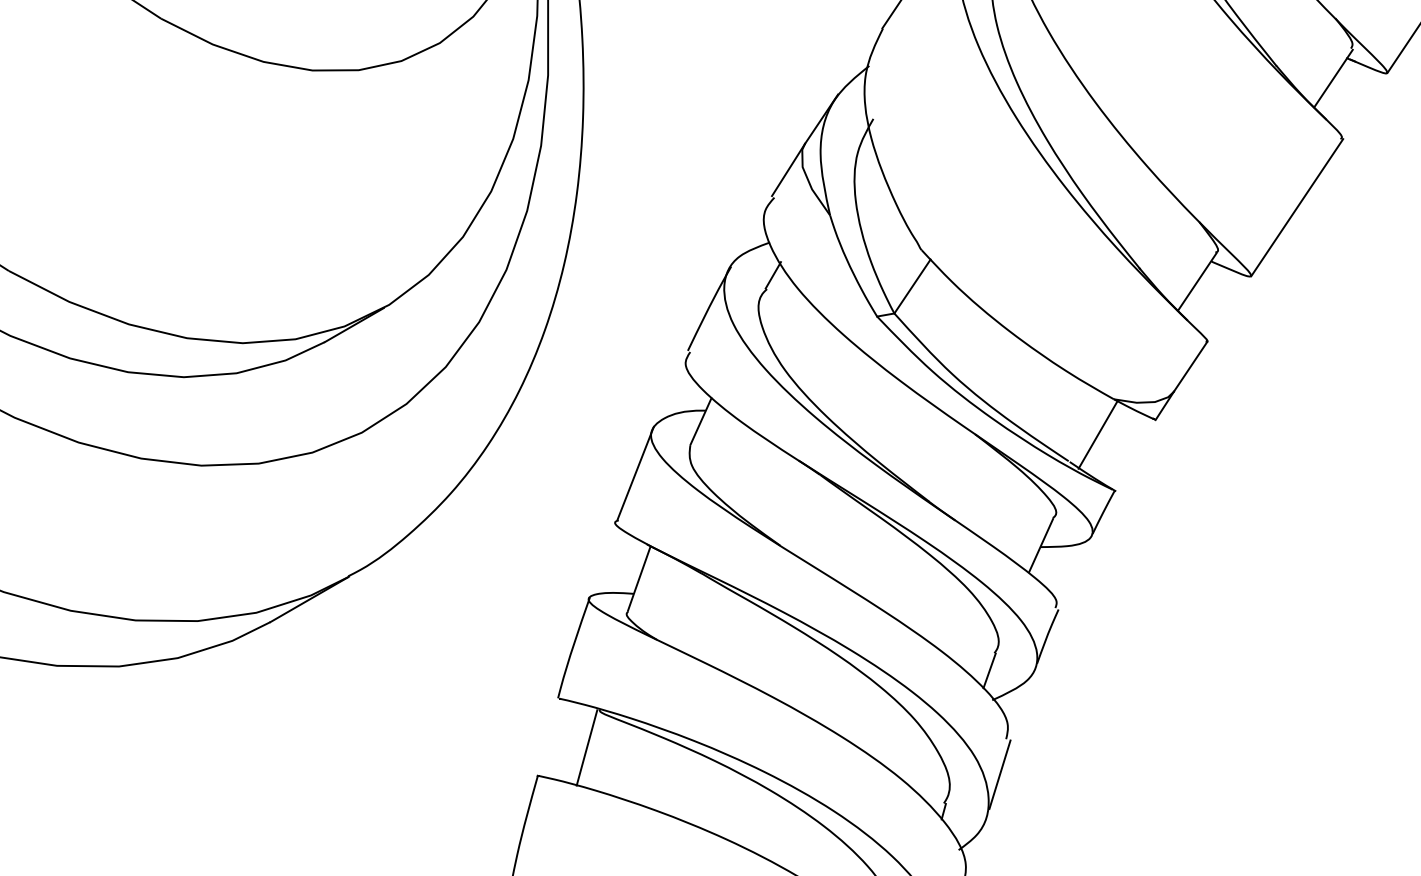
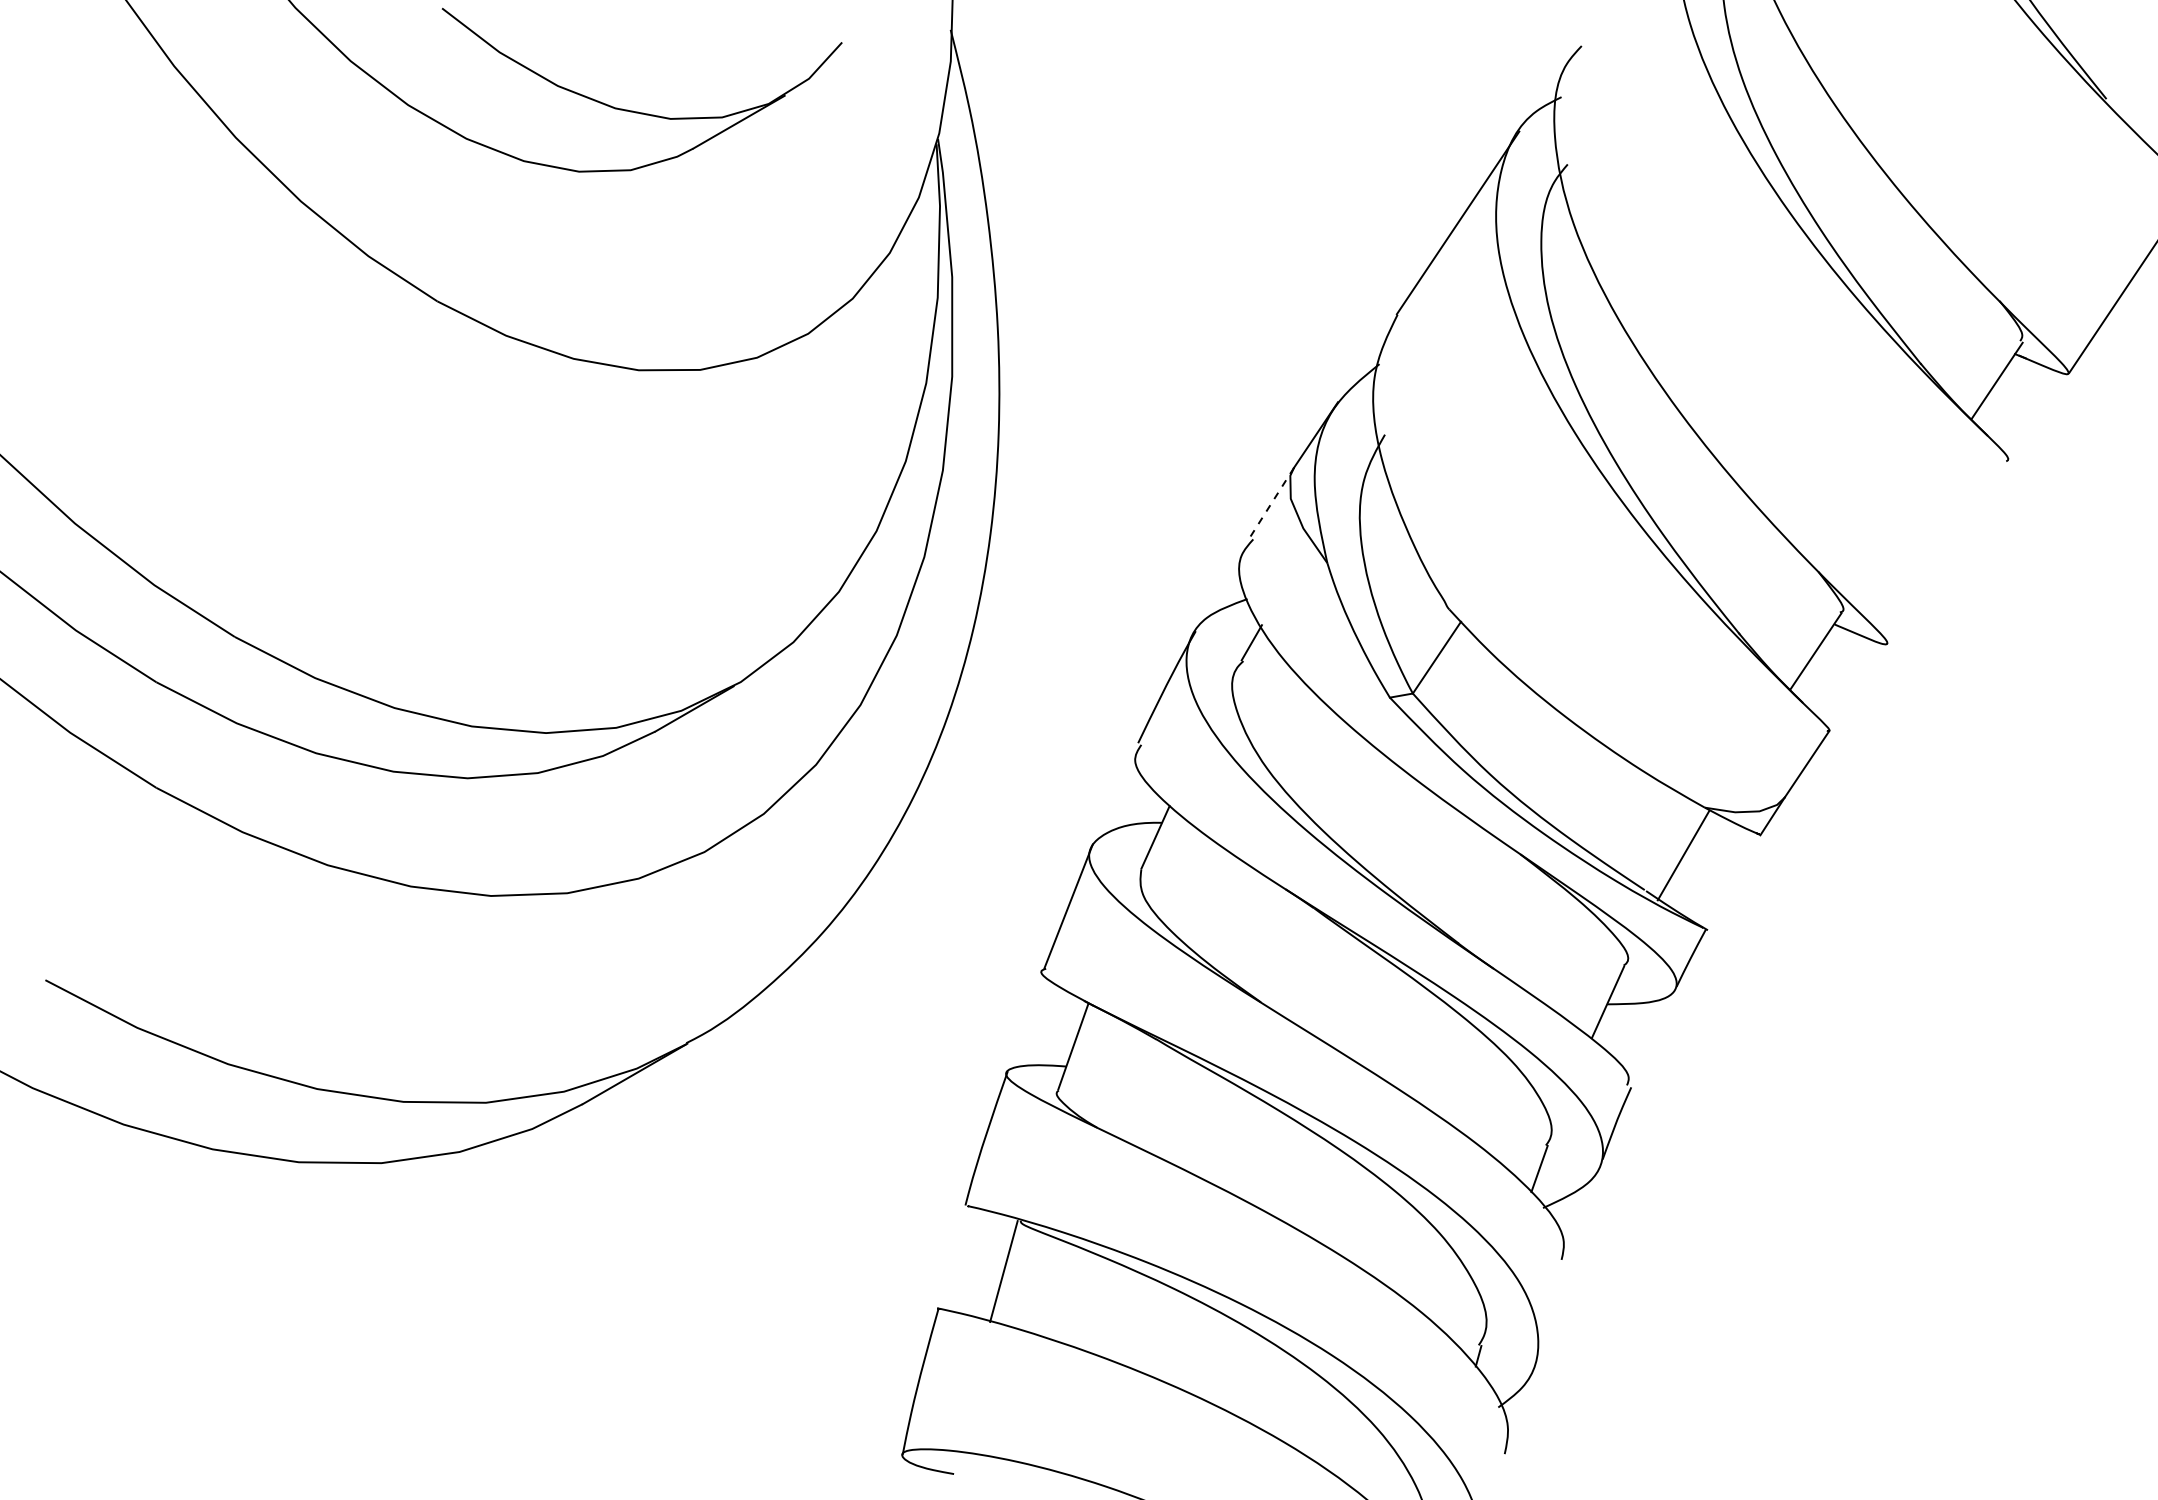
line: (788, 169) -> (1271, 502), solid -> dashed
line: (1297, 207) -> (1948, 552), removed
line: (1000, 774) -> (1553, 1306), removed

